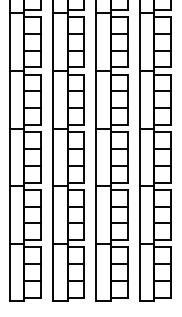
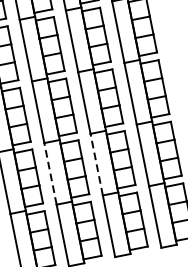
line: (53, 214) -> (50, 173), solid -> dashed
line: (96, 214) -> (96, 164), solid -> dashed

